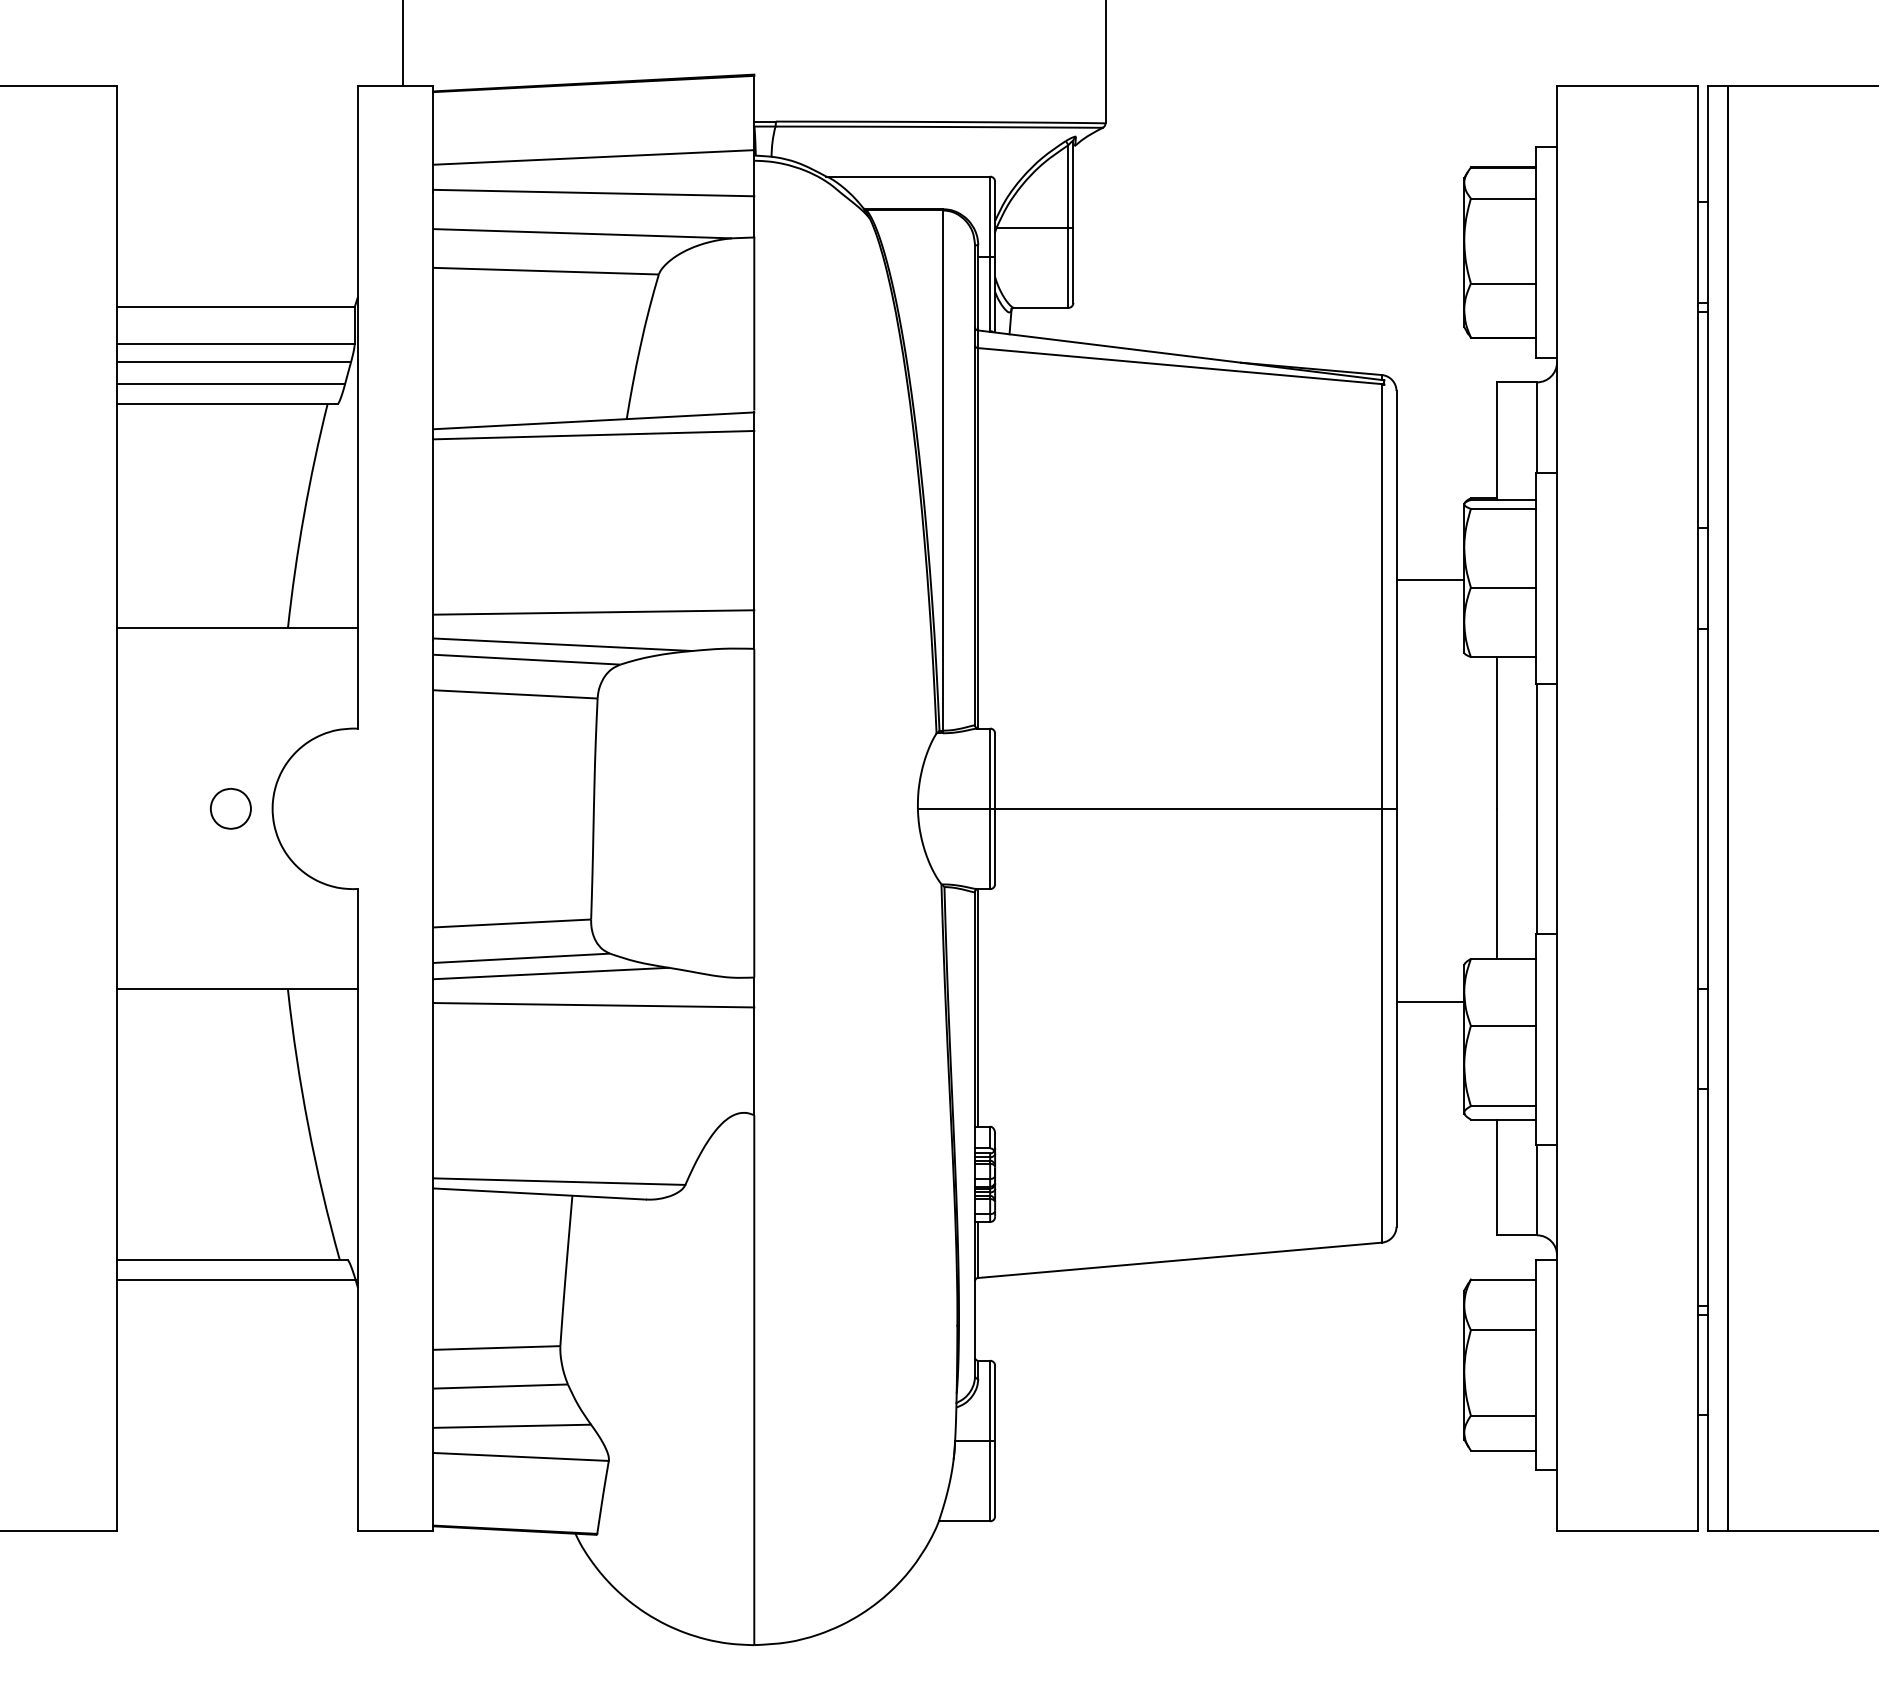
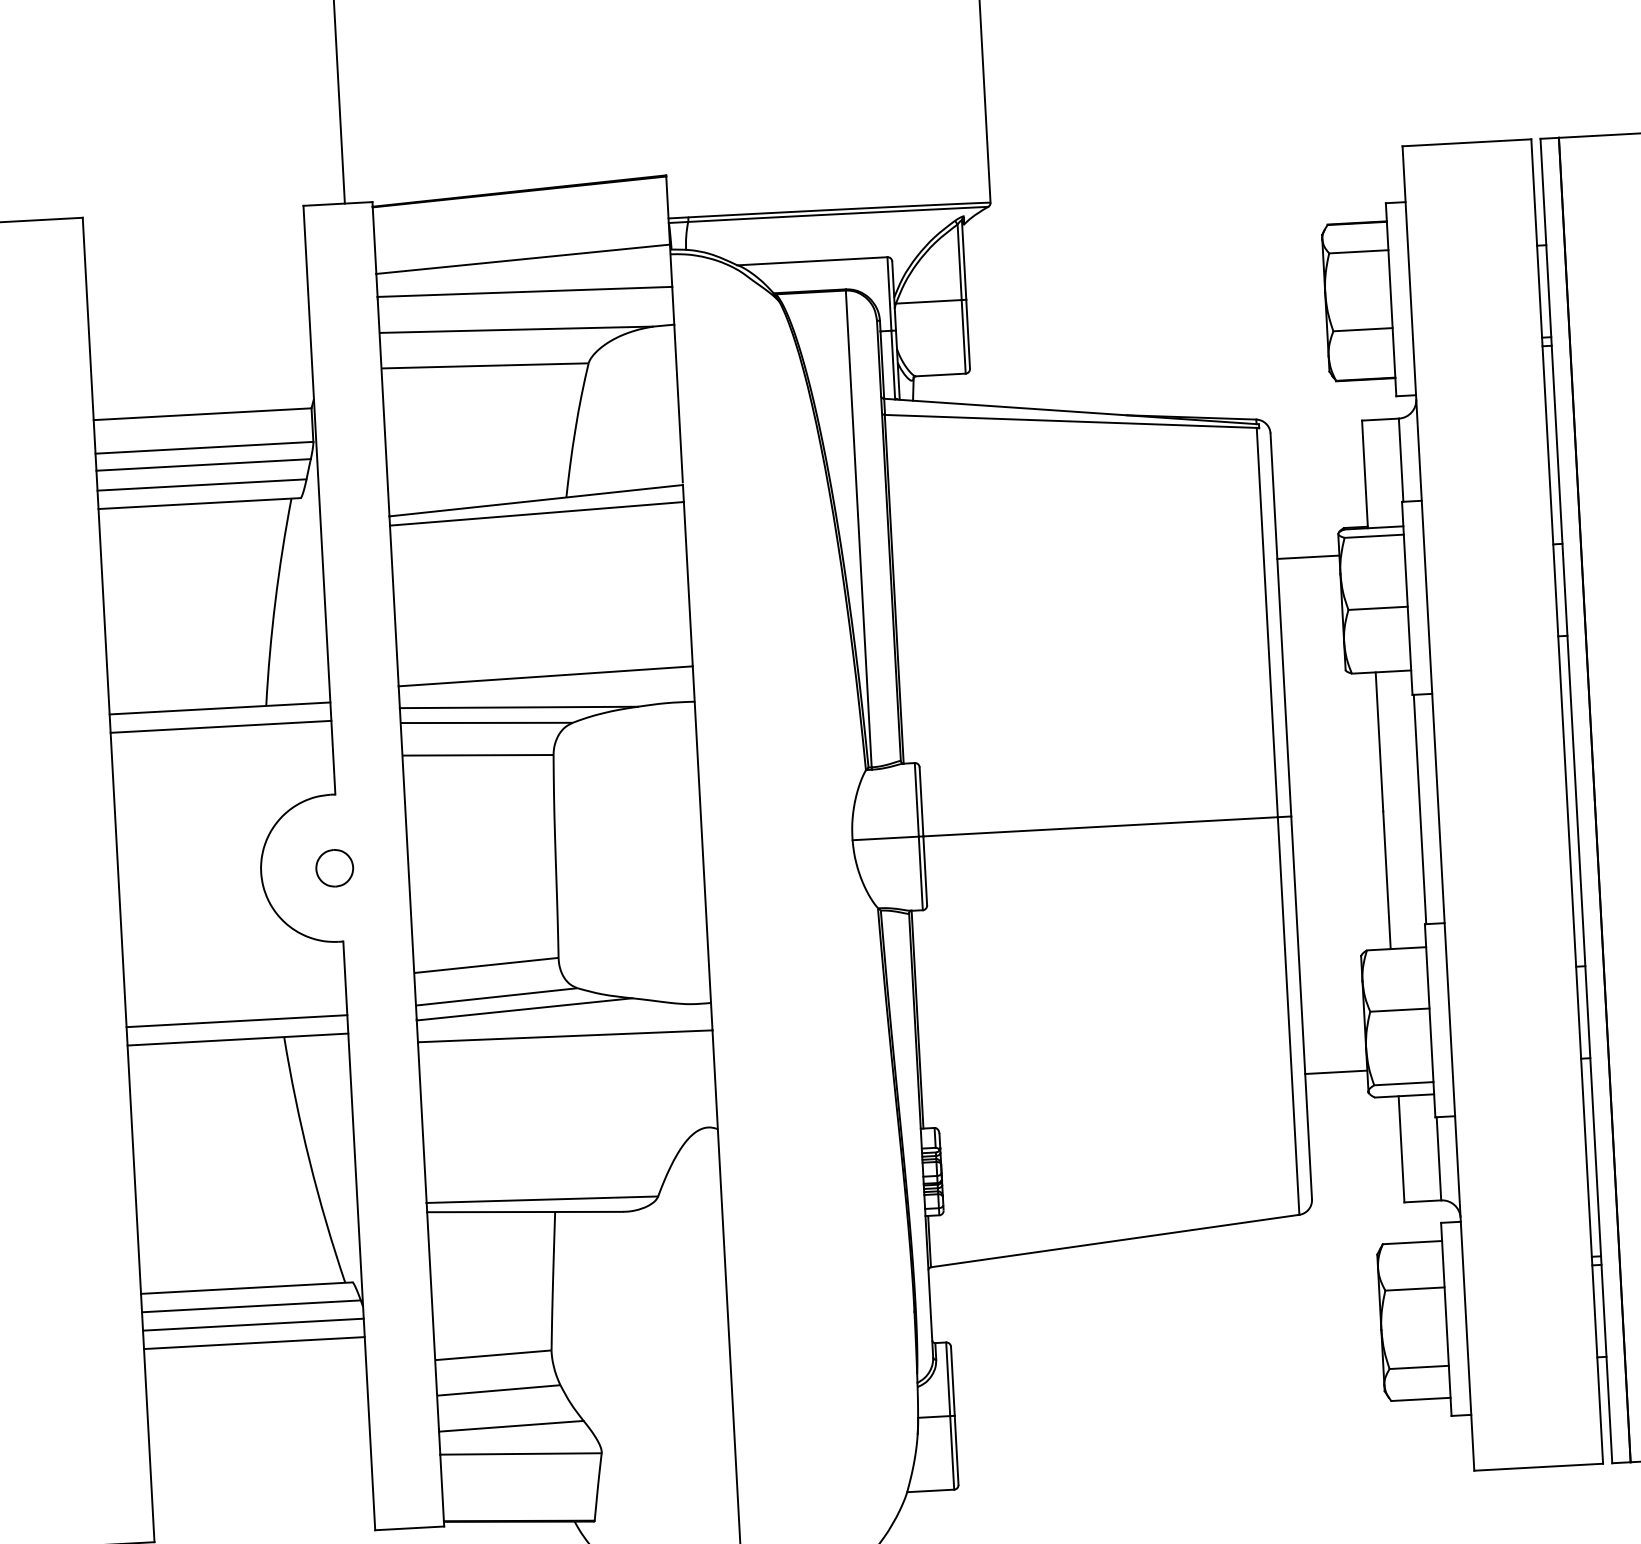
line: (1430, 579) -> (1308, 556), moved
line: (237, 648) -> (221, 727), added
part: (230, 808) -> (334, 867), moved
line: (237, 969) -> (236, 1021), added
line: (1430, 1001) -> (1336, 1072), moved
line: (237, 1300) -> (253, 1324), added
line: (237, 1320) -> (254, 1342), added

